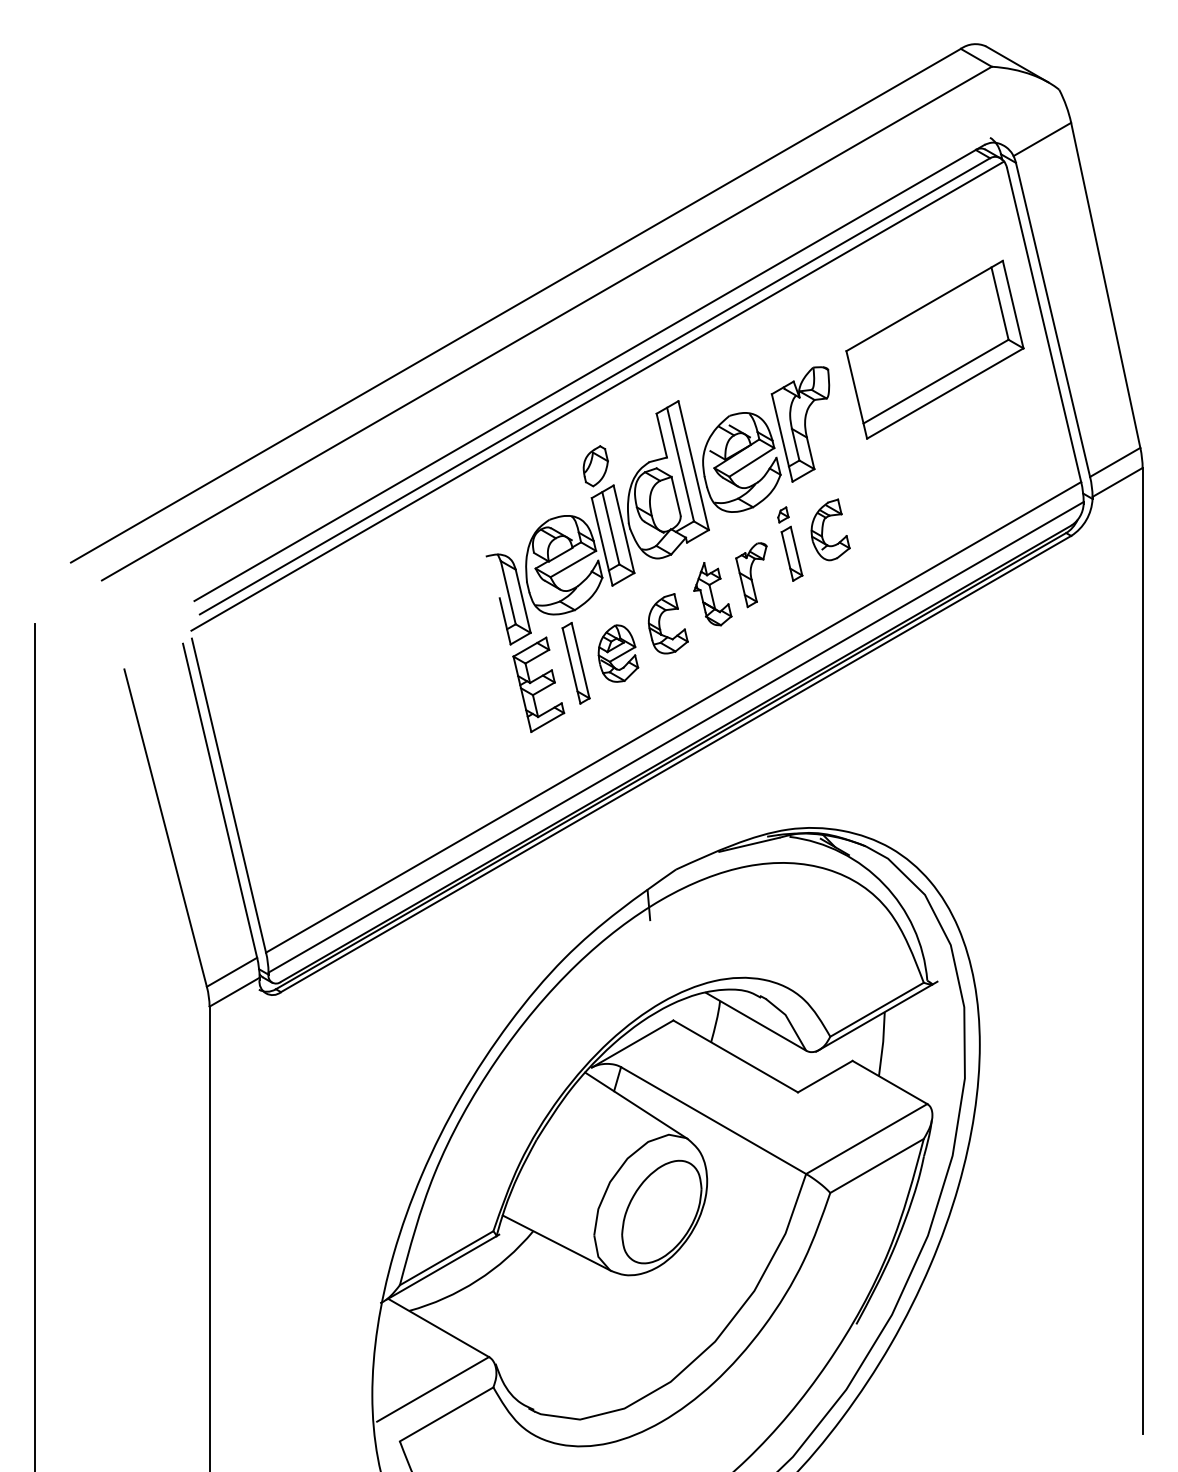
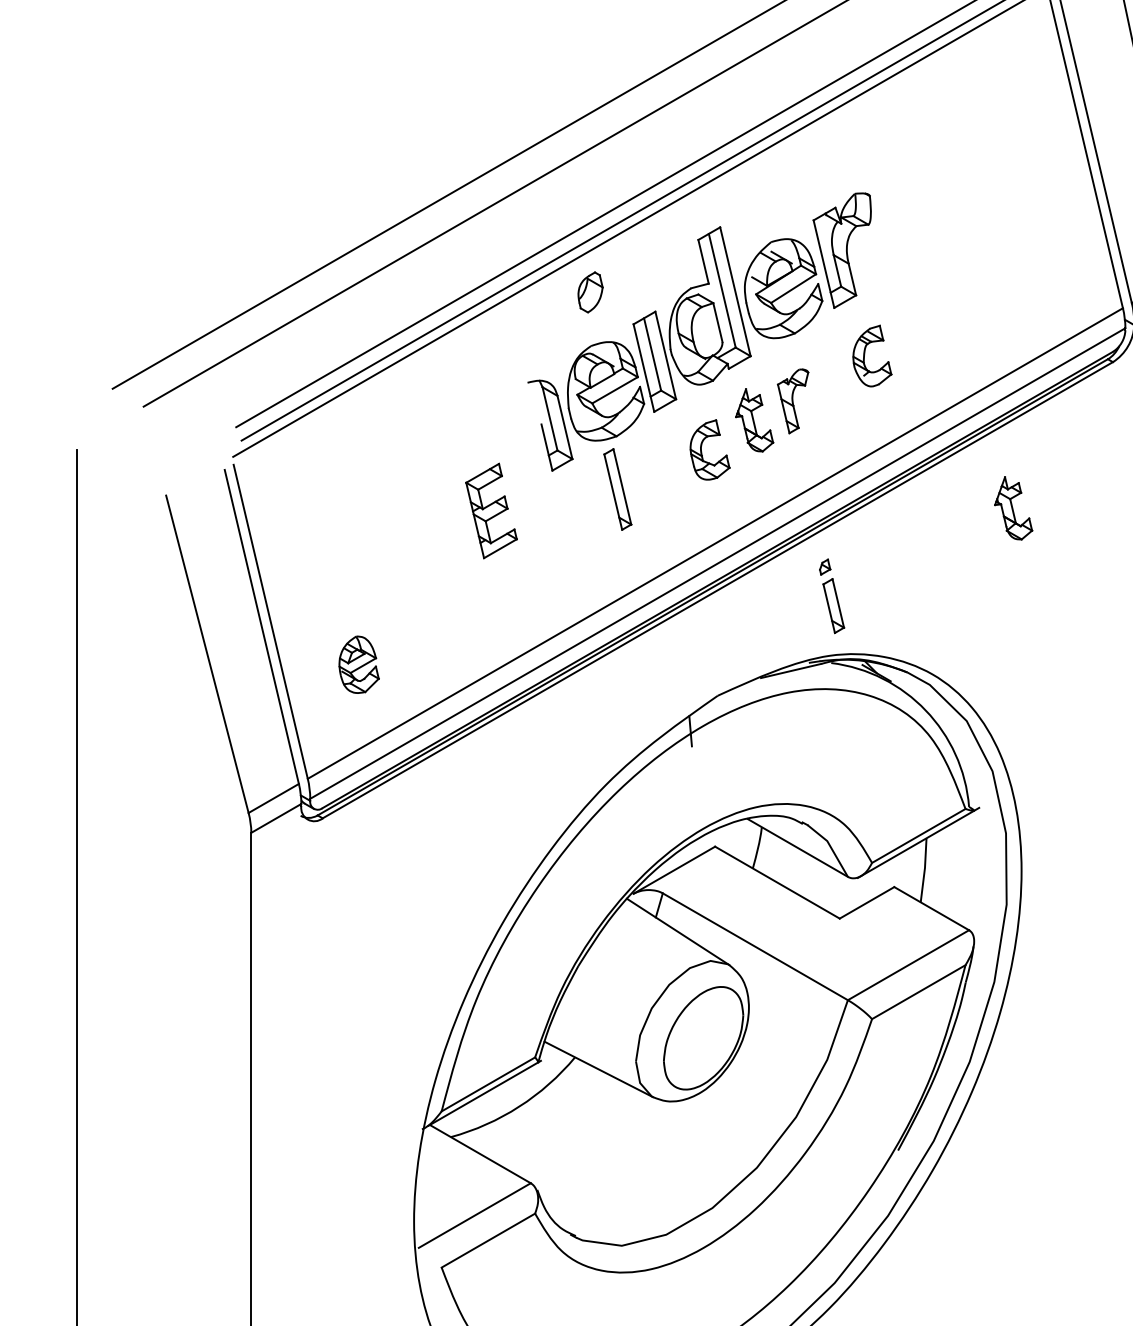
part: (934, 349) -> (976, 175), removed
part: (595, 466) -> (590, 292), moved
part: (790, 543) -> (832, 595), moved
part: (618, 653) -> (359, 664), moved
part: (971, 682) -> (1013, 508), added
part: (538, 684) -> (491, 510), moved

